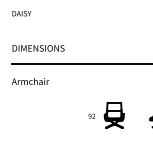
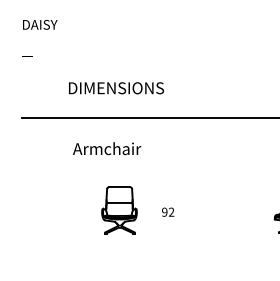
text: (38, 48) -> (116, 88), moved
text: (30, 81) -> (107, 148), moved
part: (113, 114) -> (118, 209), moved

